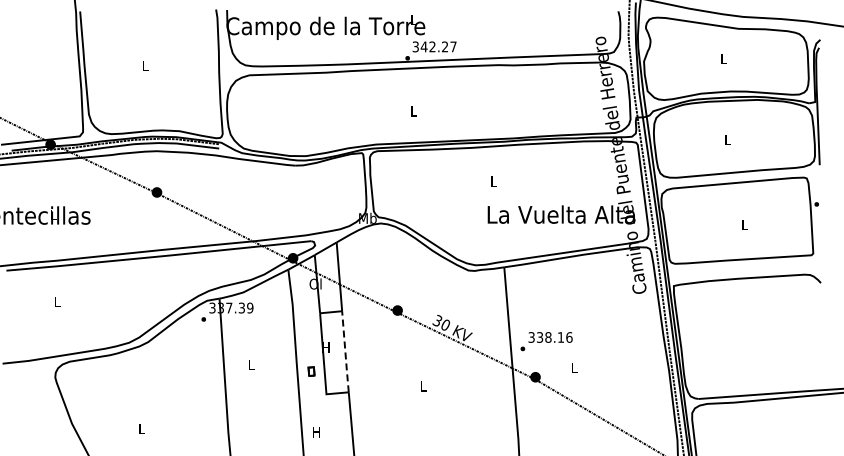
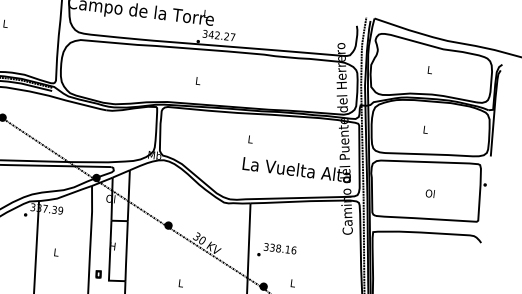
text: (744, 224) -> (430, 193), L -> Ol
text: (546, 341) -> (276, 251), moved
line: (345, 352) -> (126, 251), dashed -> solid
part: (311, 371) -> (98, 274), moved

